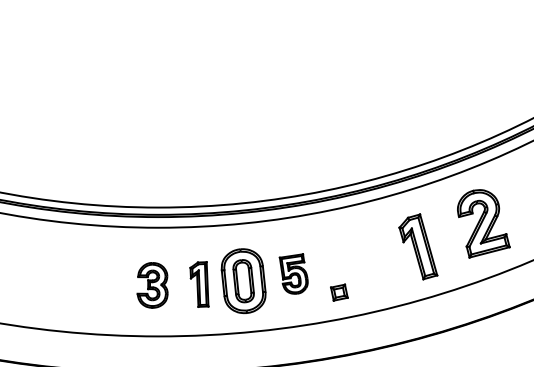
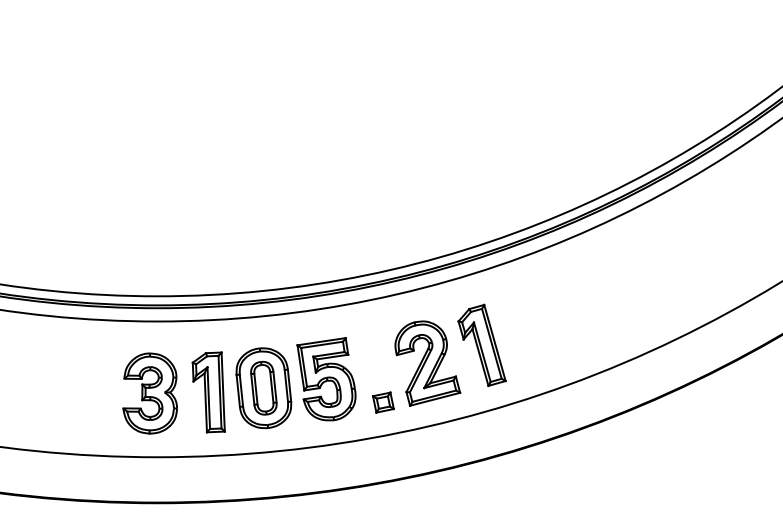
part: (483, 223) -> (427, 363), moved
part: (293, 274) -> (326, 379), size x1.67
part: (199, 284) -> (208, 392), size x1.43
part: (152, 285) -> (149, 393), size x1.43

